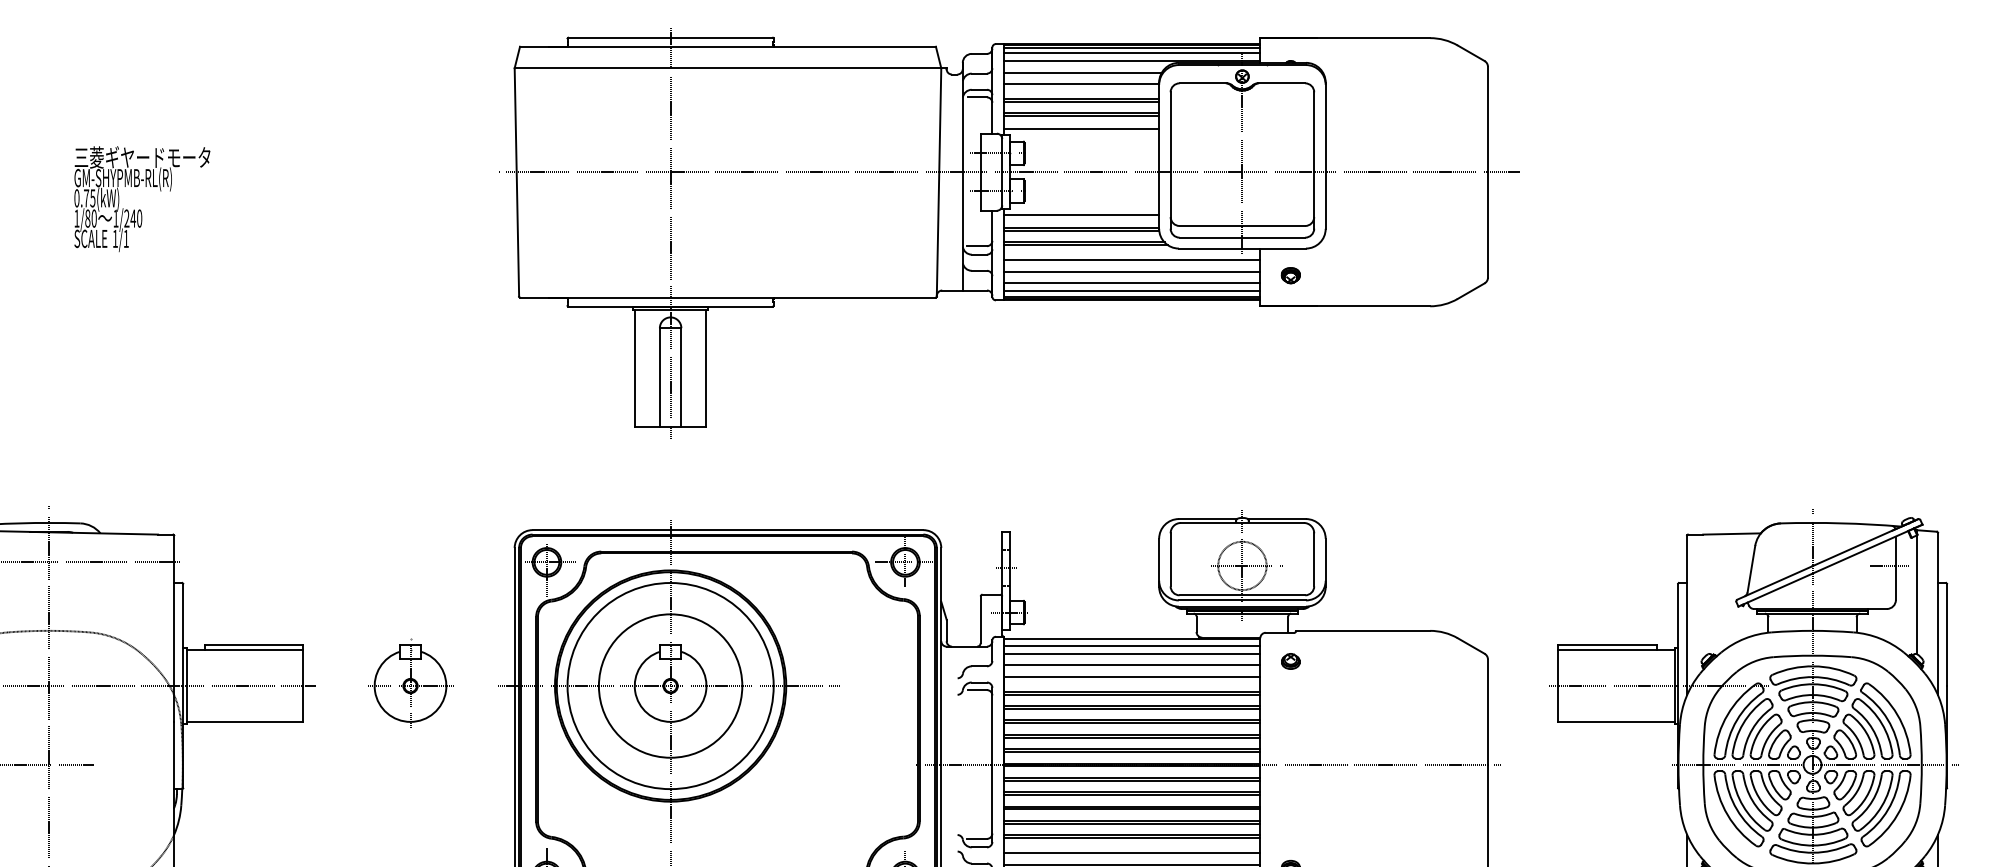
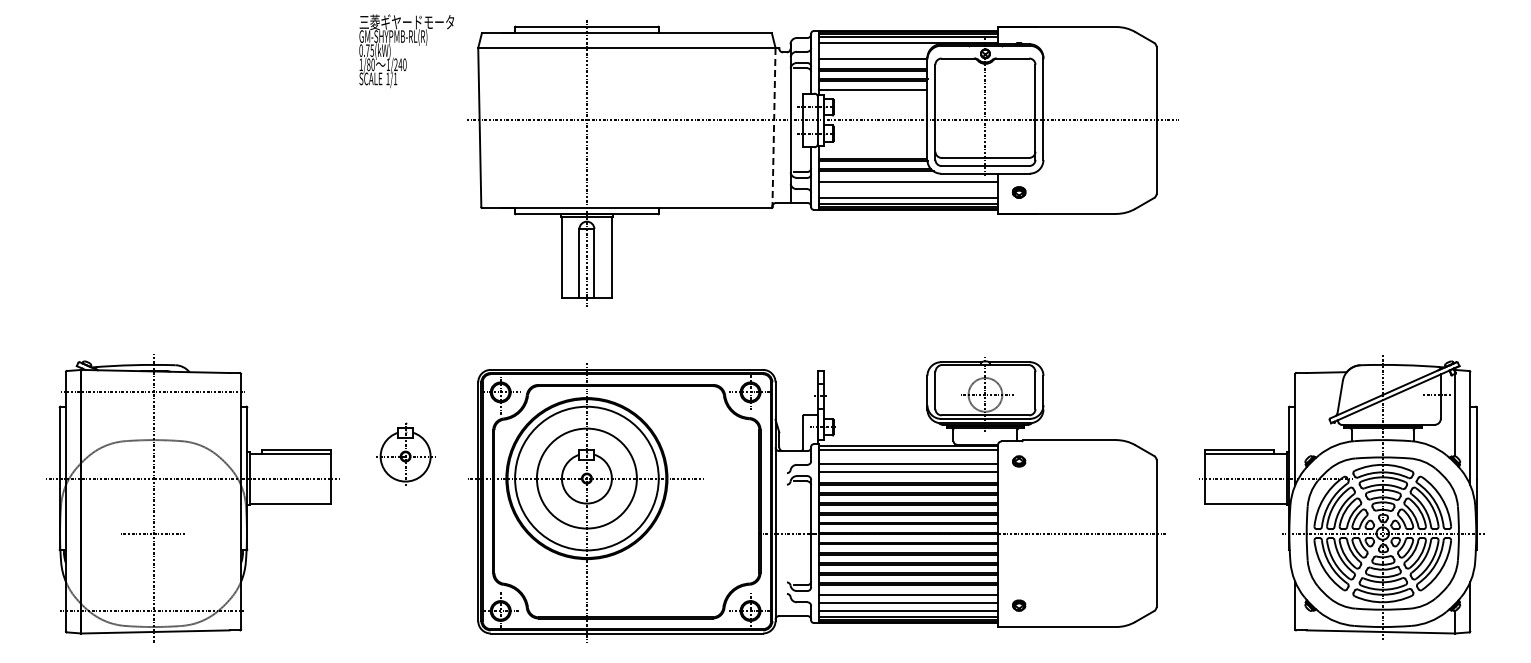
line: (1083, 73) -> (874, 51), removed
line: (939, 182) -> (774, 127), solid -> dashed
text: (142, 199) -> (406, 51), moved
line: (1081, 215) -> (873, 150), removed
line: (1132, 271) -> (908, 189), removed
line: (1132, 654) -> (908, 456), removed
part: (410, 681) -> (405, 453), moved

